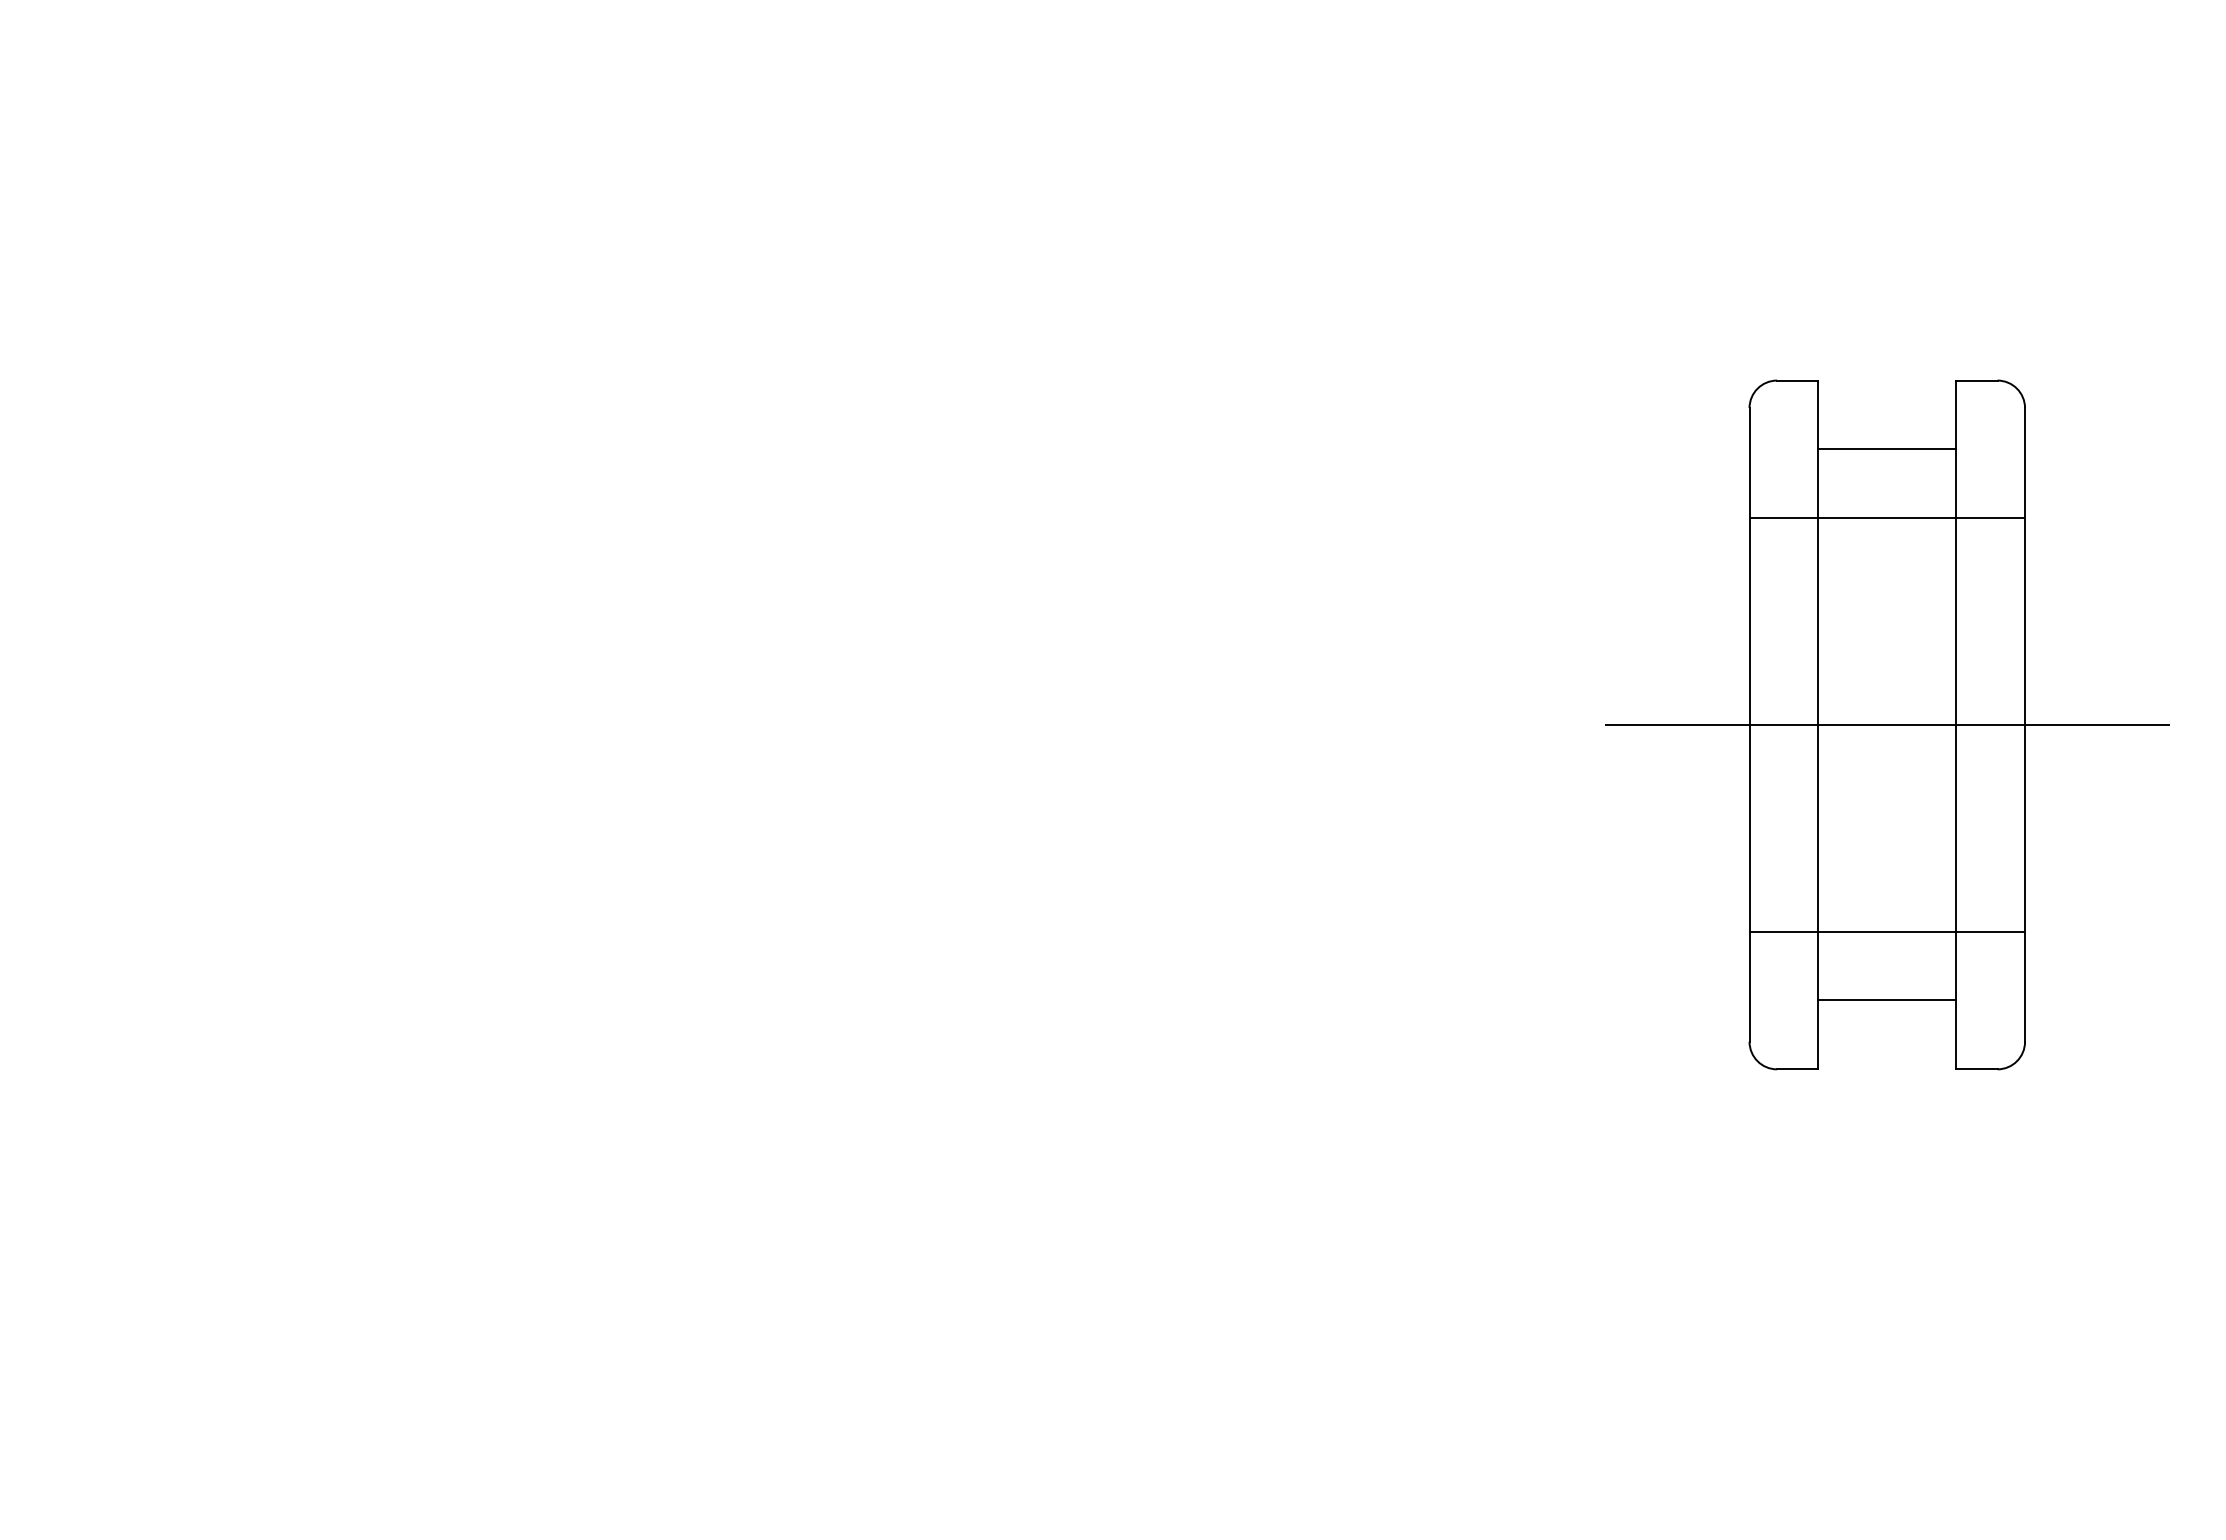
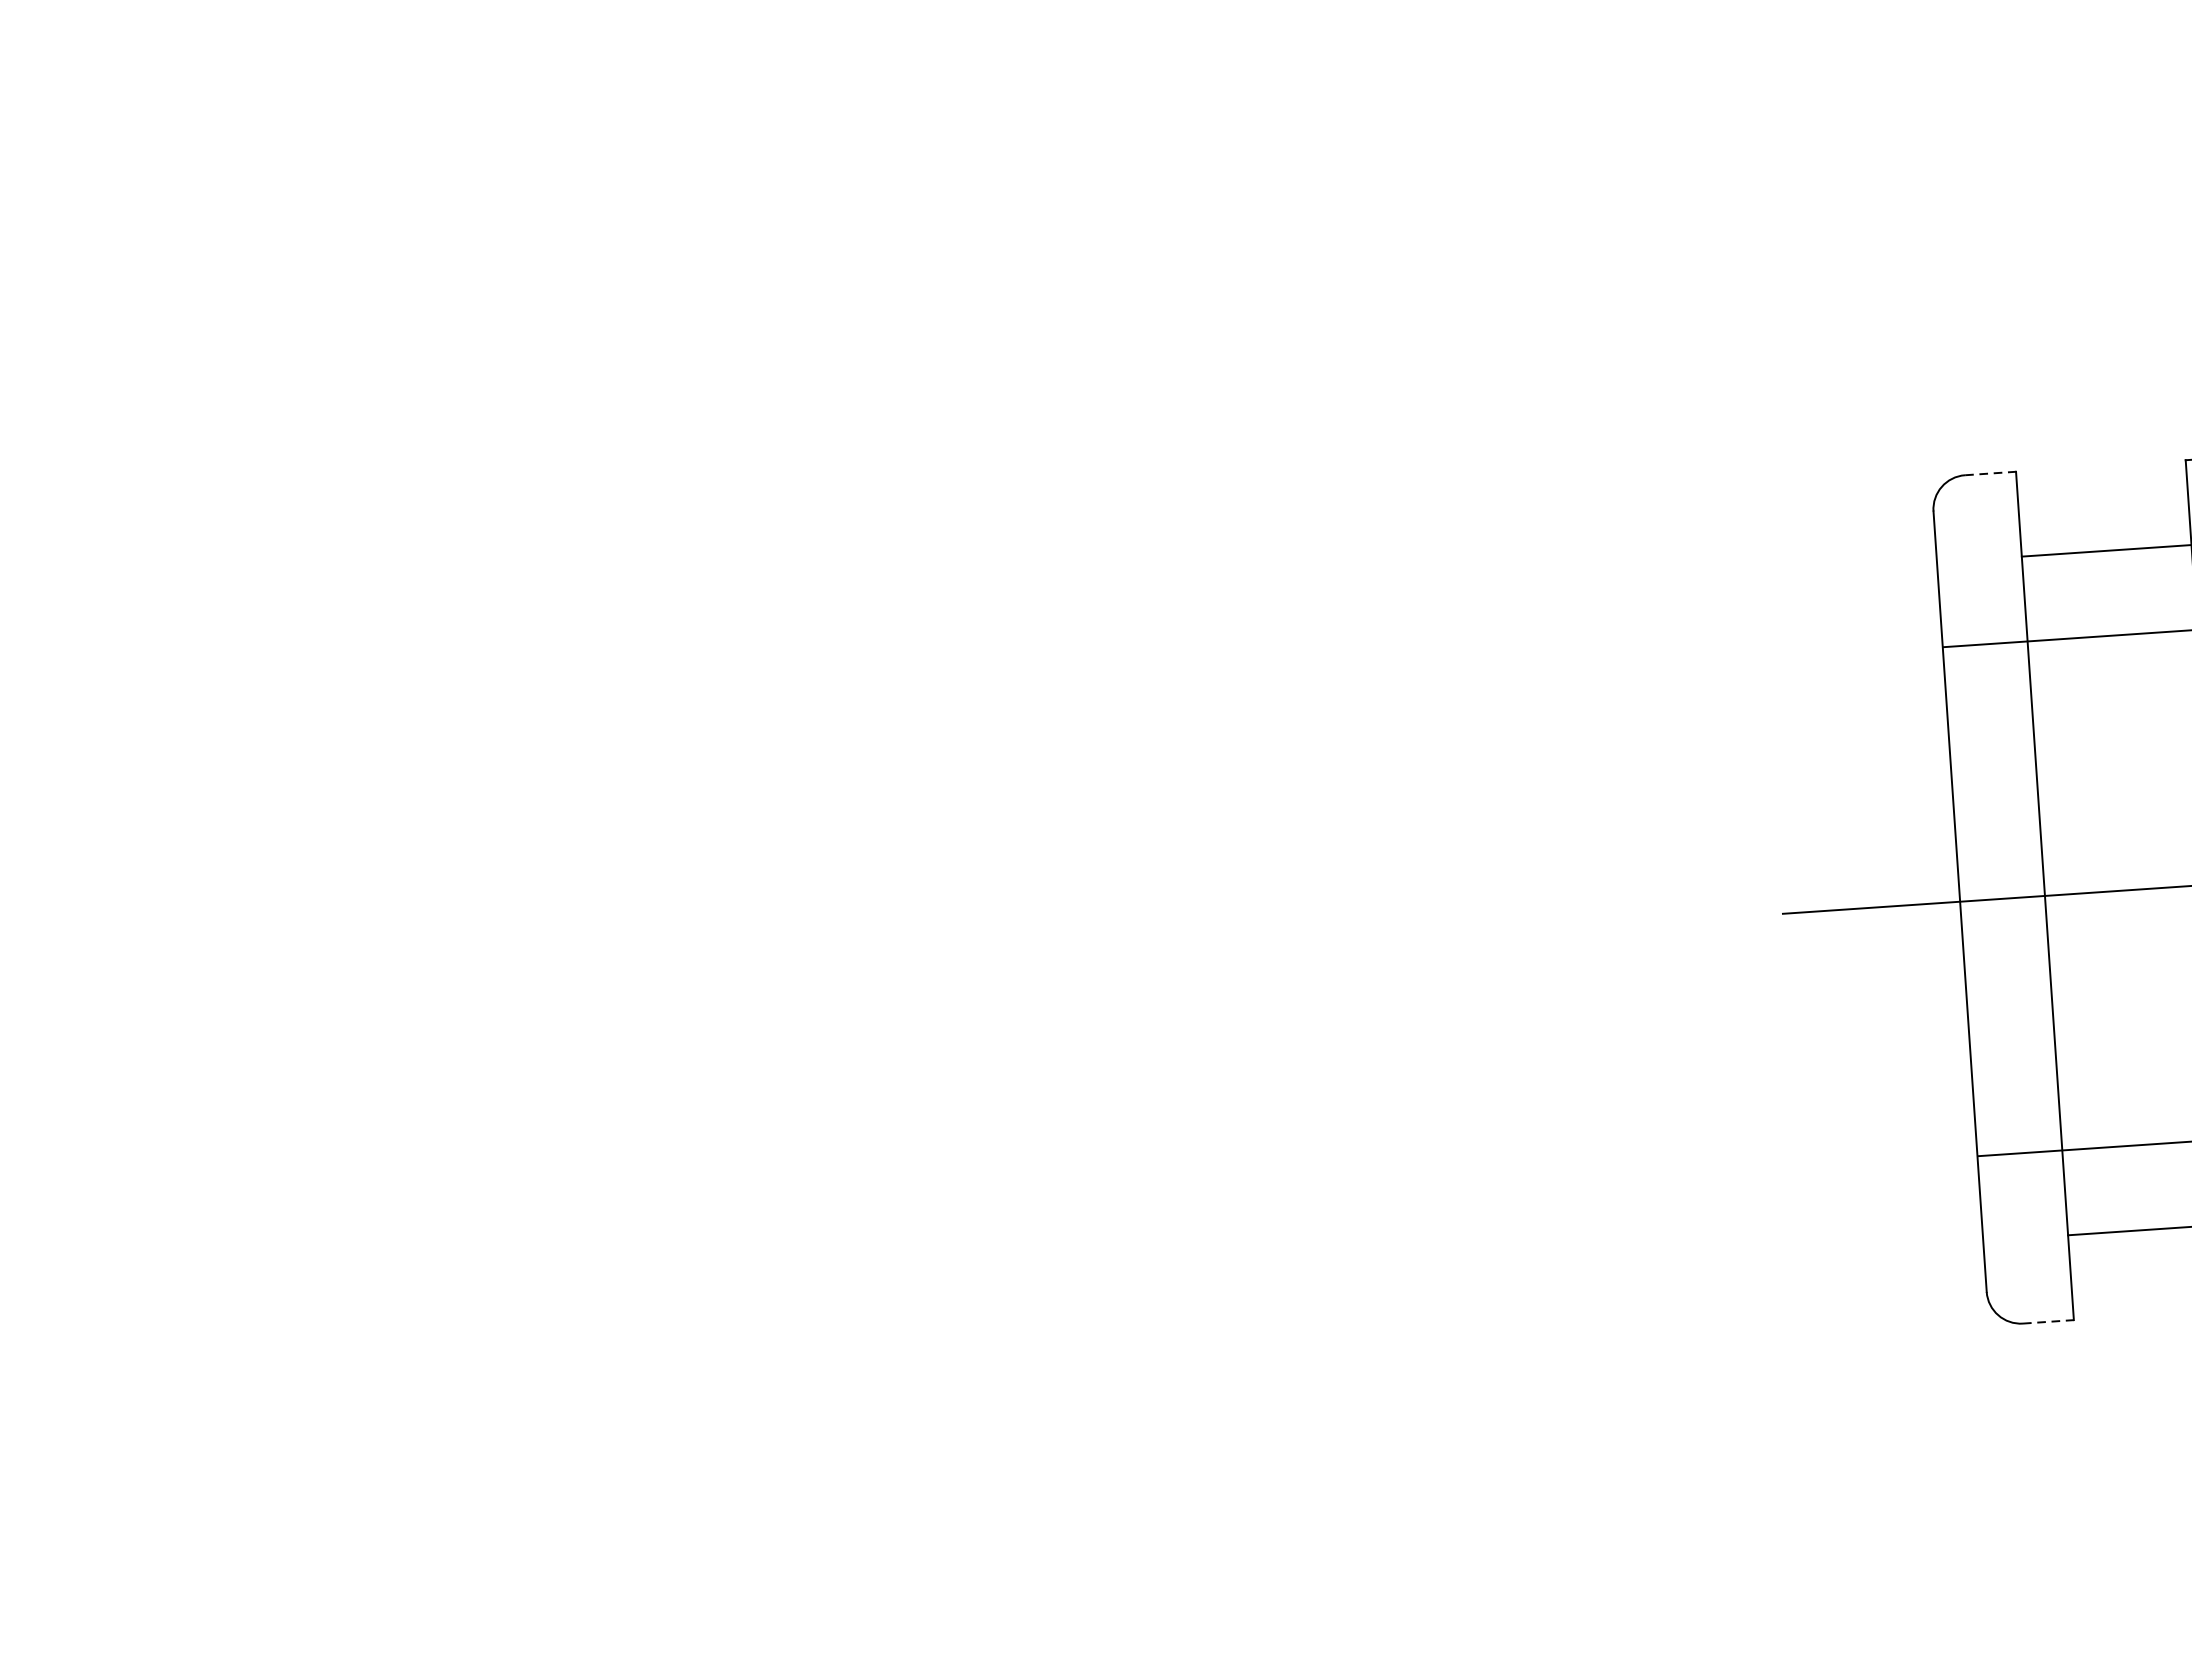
line: (1797, 380) -> (1990, 473), solid -> dashed
line: (1797, 1069) -> (2048, 1322), solid -> dashed

